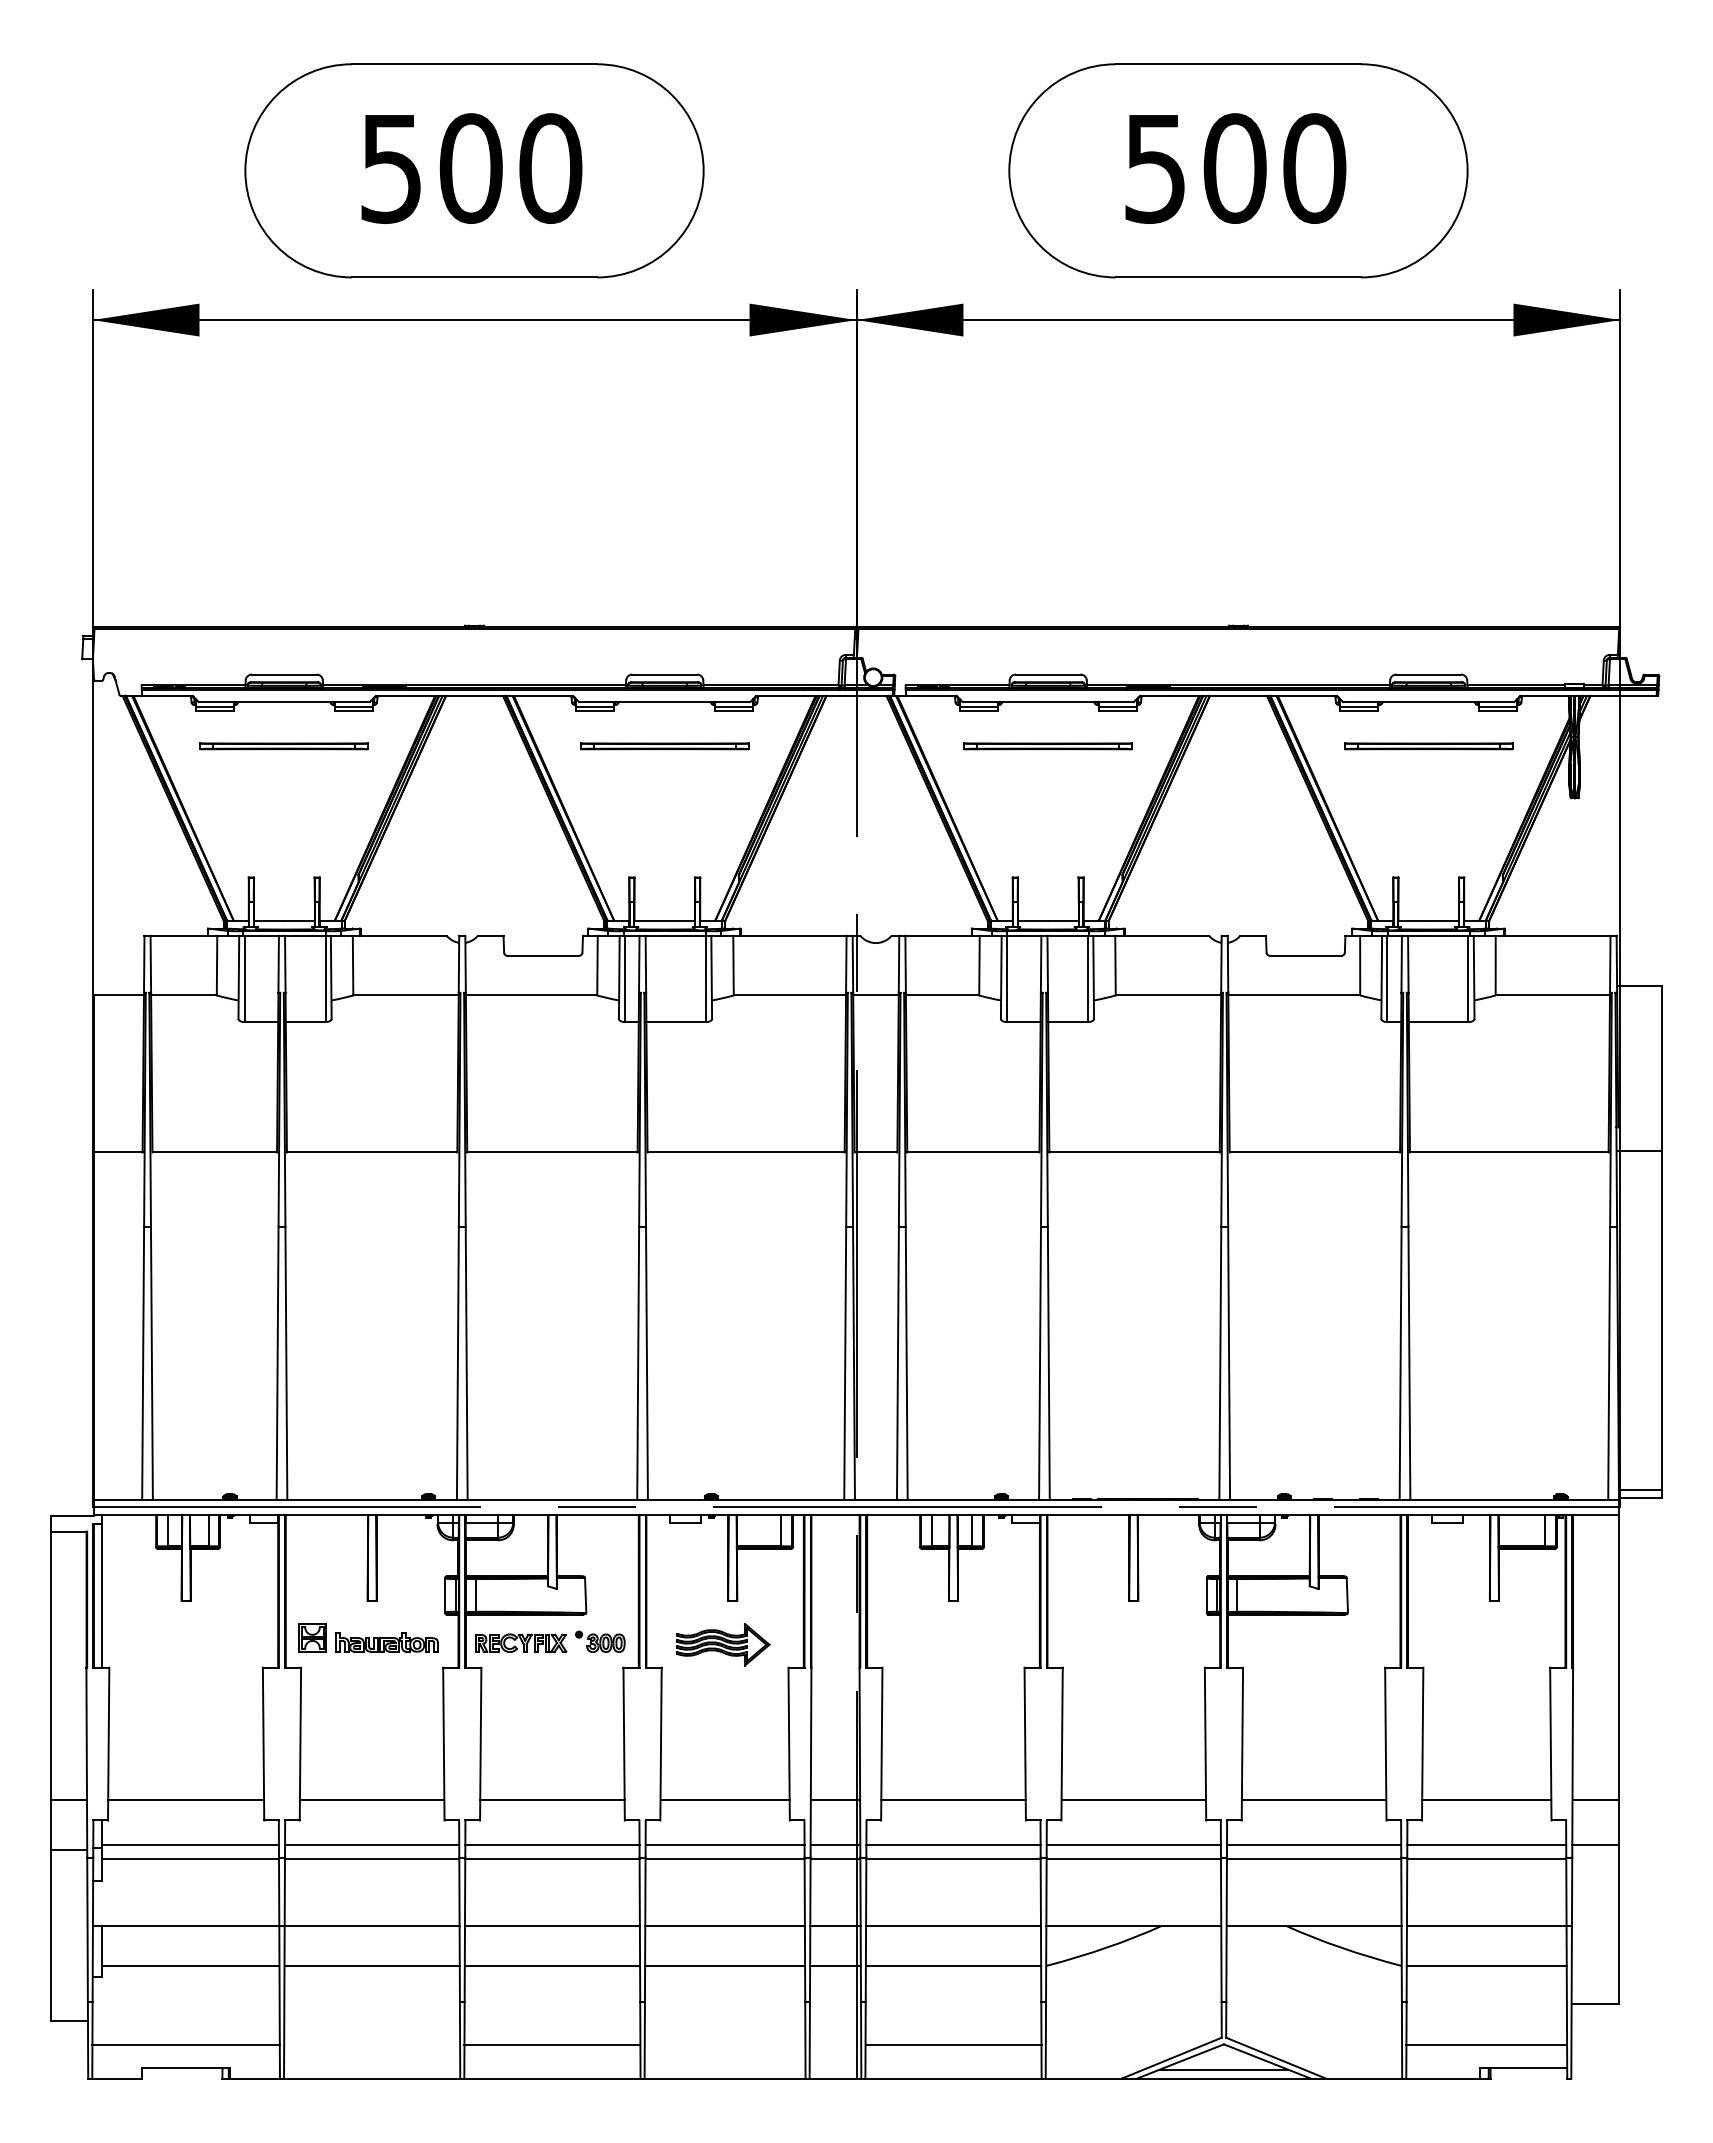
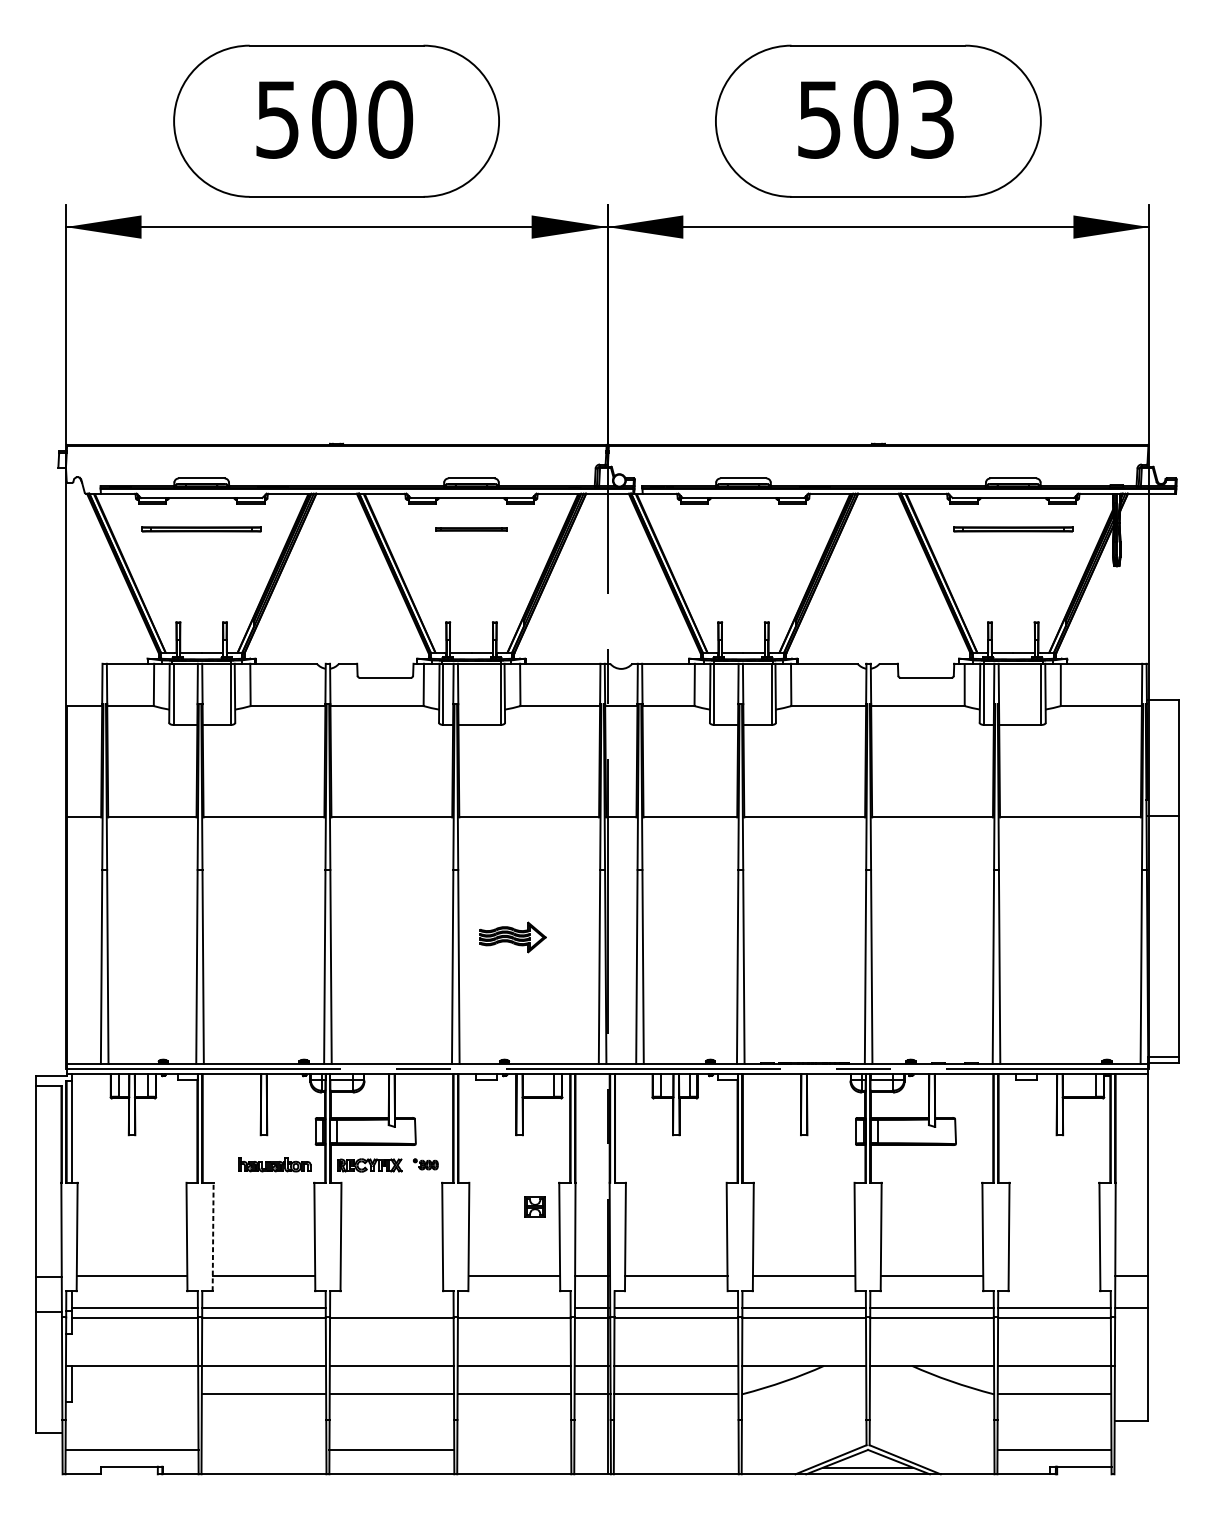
text: (1314, 168) -> (932, 119), 500 -> 503
part: (664, 746) -> (471, 529), size x0.6
part: (1047, 746) -> (742, 529), removed
part: (312, 1637) -> (535, 1206), moved
part: (600, 1641) -> (425, 1164), size x0.7
part: (723, 1644) -> (513, 937), moved
line: (300, 1743) -> (213, 1236), solid -> dashed
line: (552, 1799) -> (391, 1276), removed
line: (1486, 1799) -> (1054, 1276), removed
line: (552, 1844) -> (391, 1308), removed
line: (724, 1844) -> (513, 1308), removed
line: (190, 1965) -> (135, 1394), removed
line: (953, 2045) -> (676, 1450), removed

